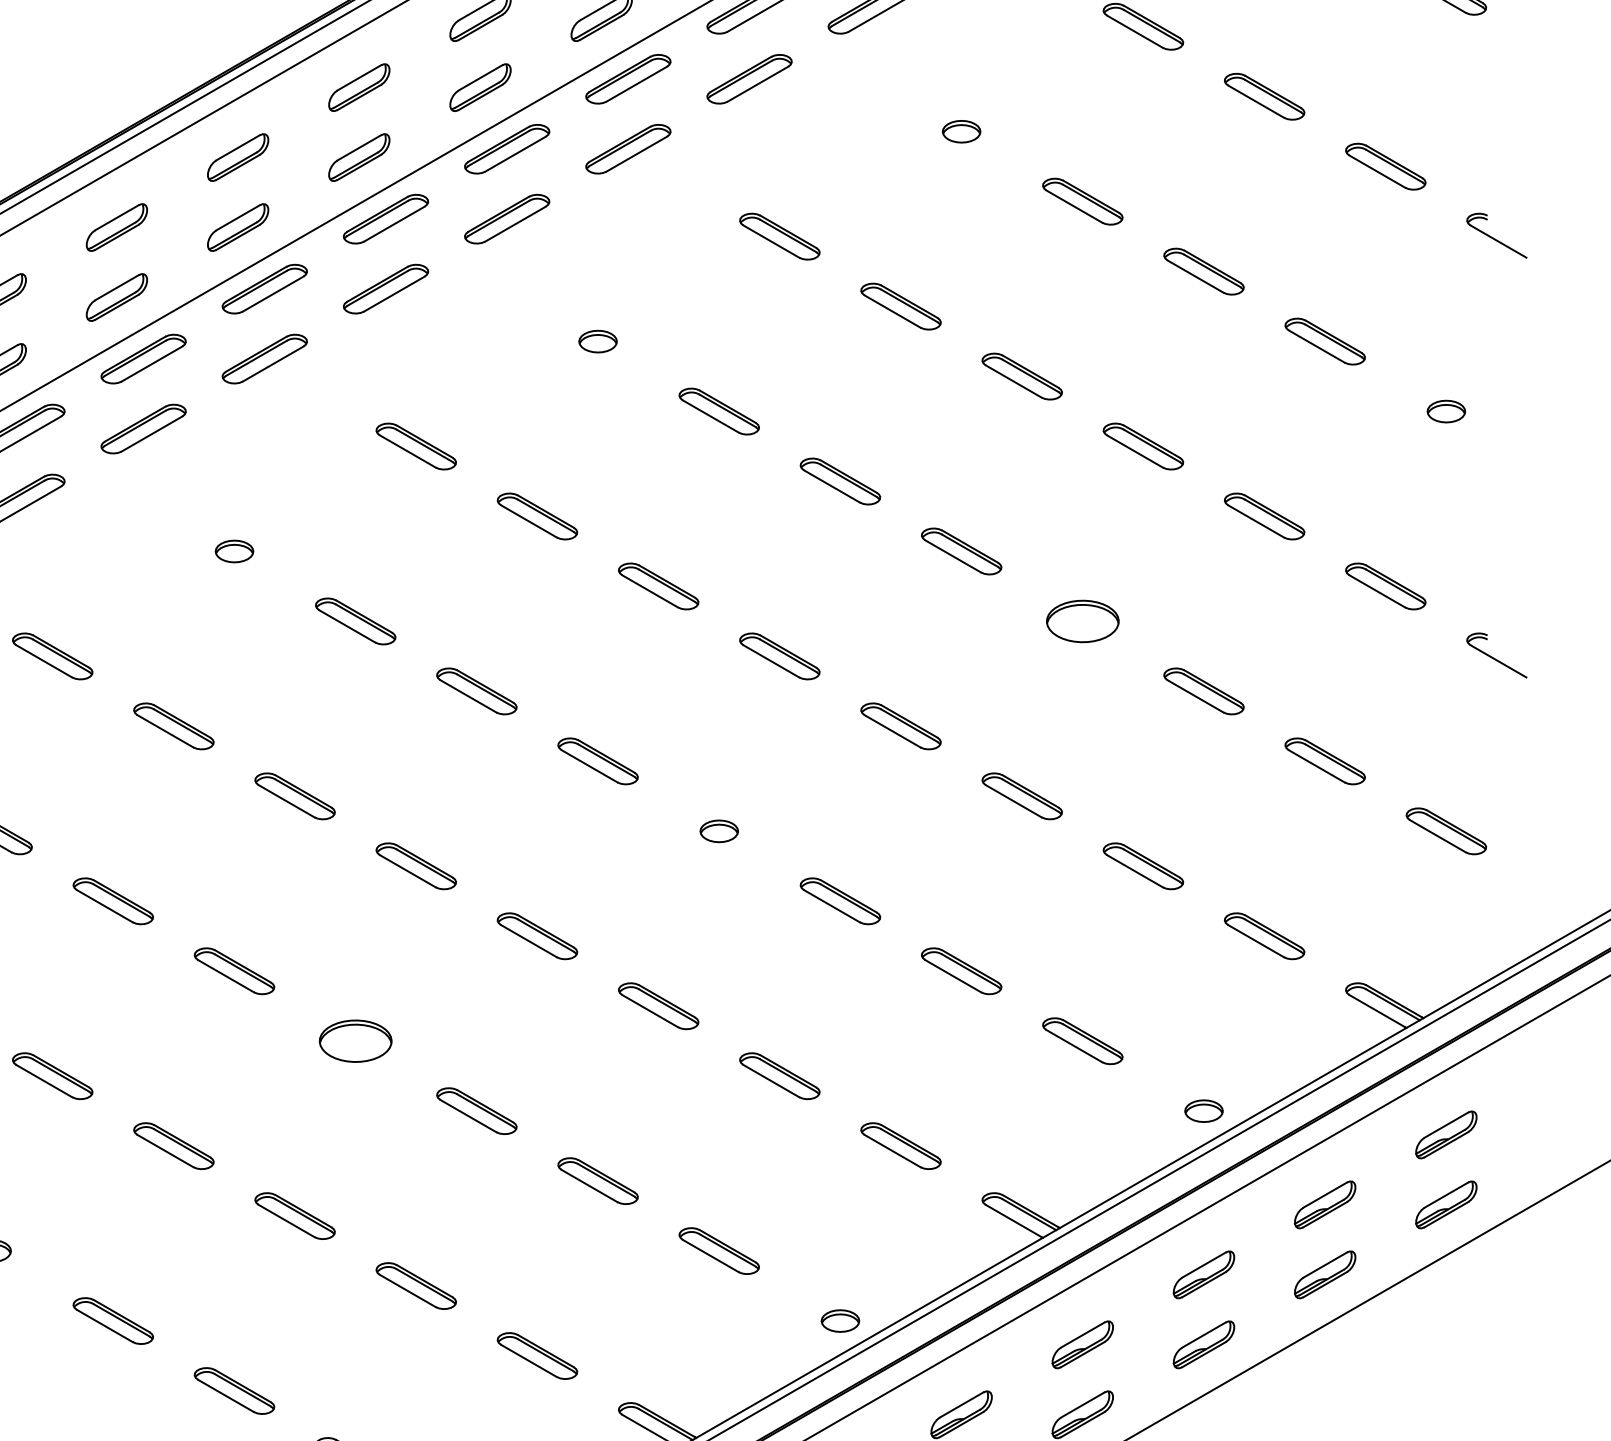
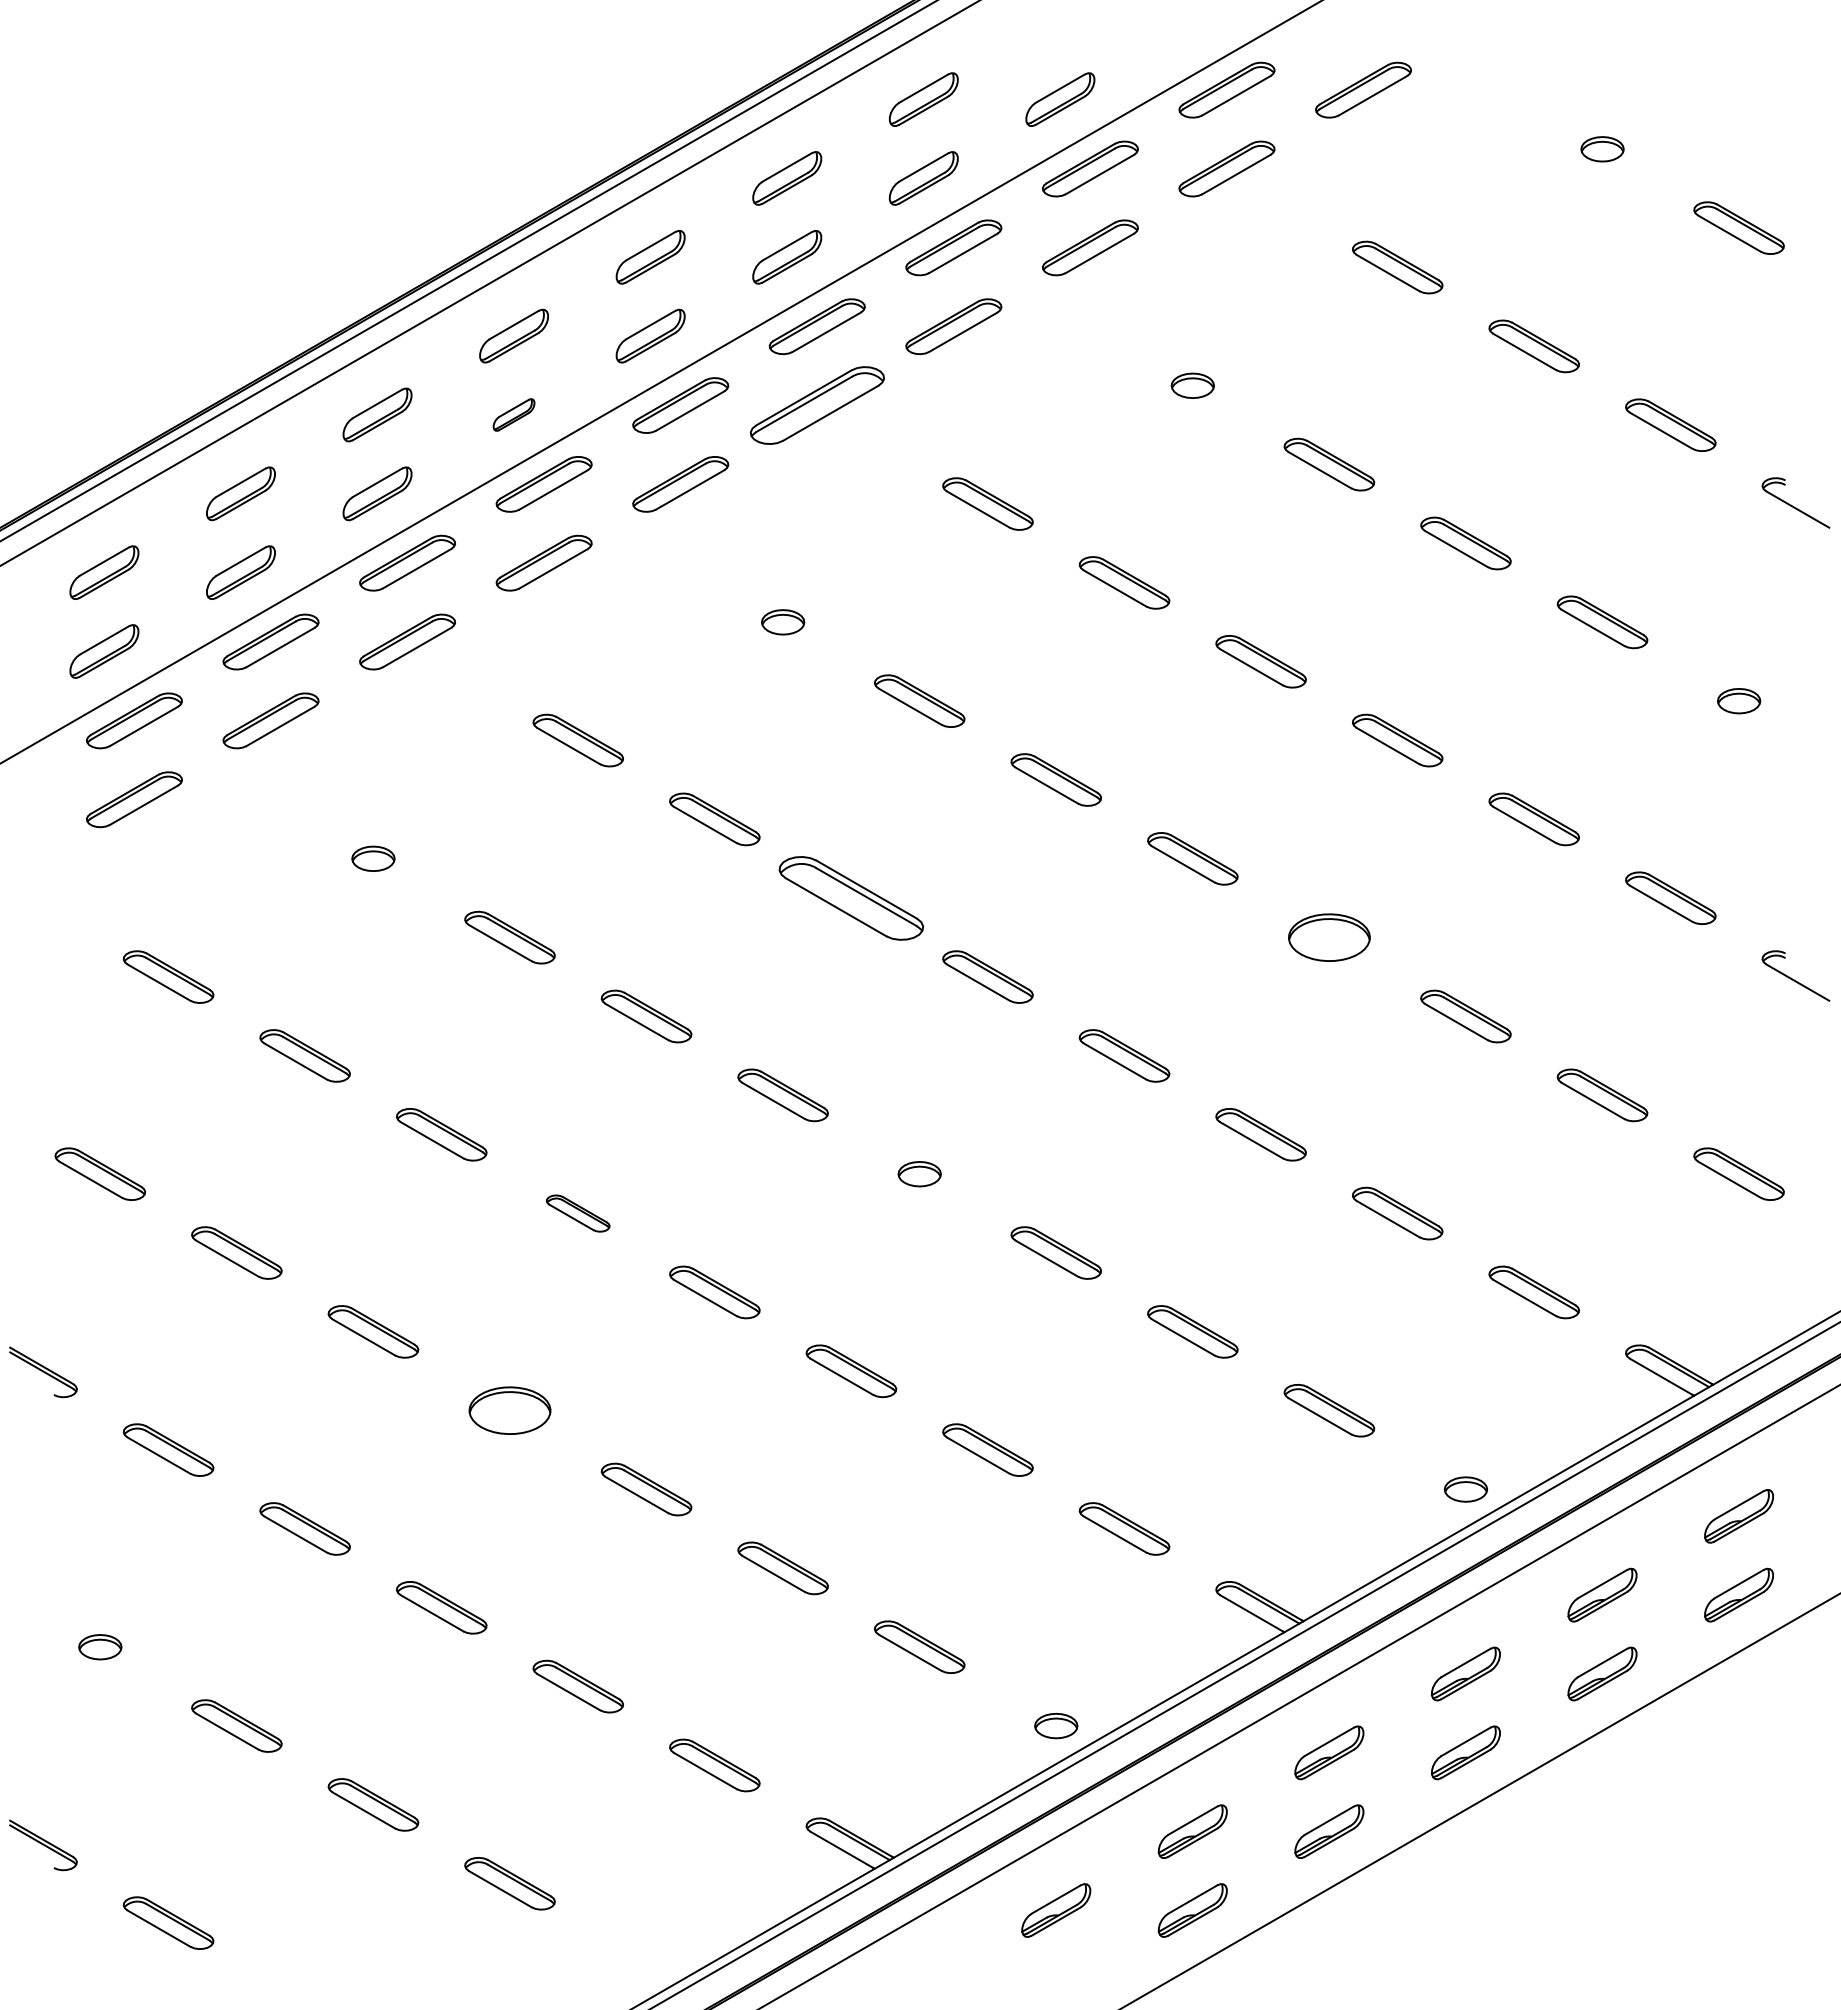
part: (627, 149) -> (816, 405), size x1.4
part: (358, 157) -> (513, 414), size x0.6
part: (658, 585) -> (851, 897), size x1.6
part: (415, 866) -> (577, 1213), size x0.7

